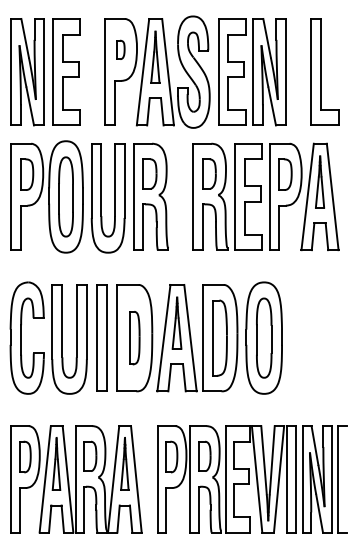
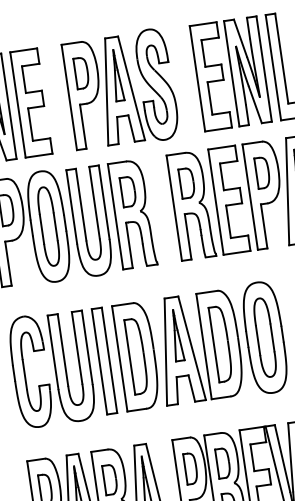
part: (120, 49) -> (81, 72), size x1.67
part: (252, 72) -> (230, 74), moved
part: (134, 337) -> (136, 355), size x1.43

